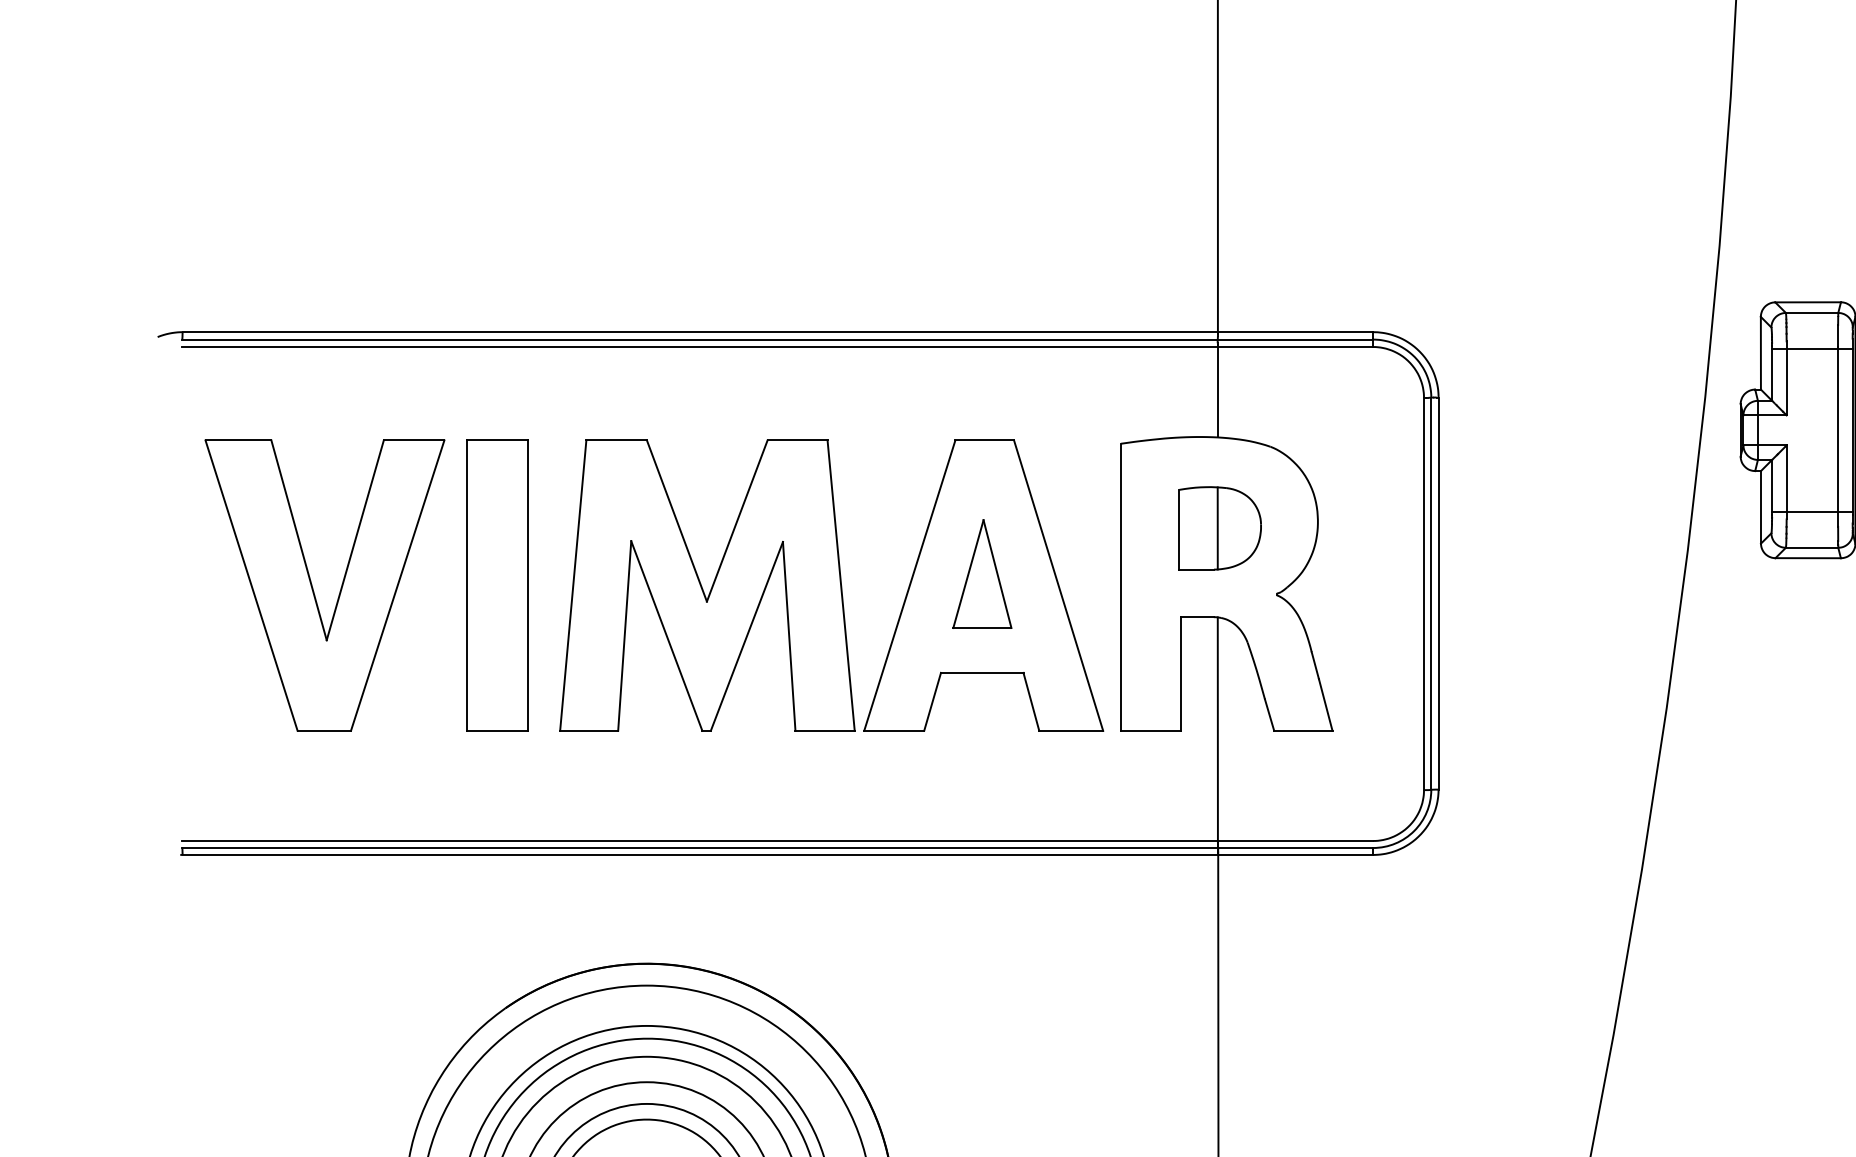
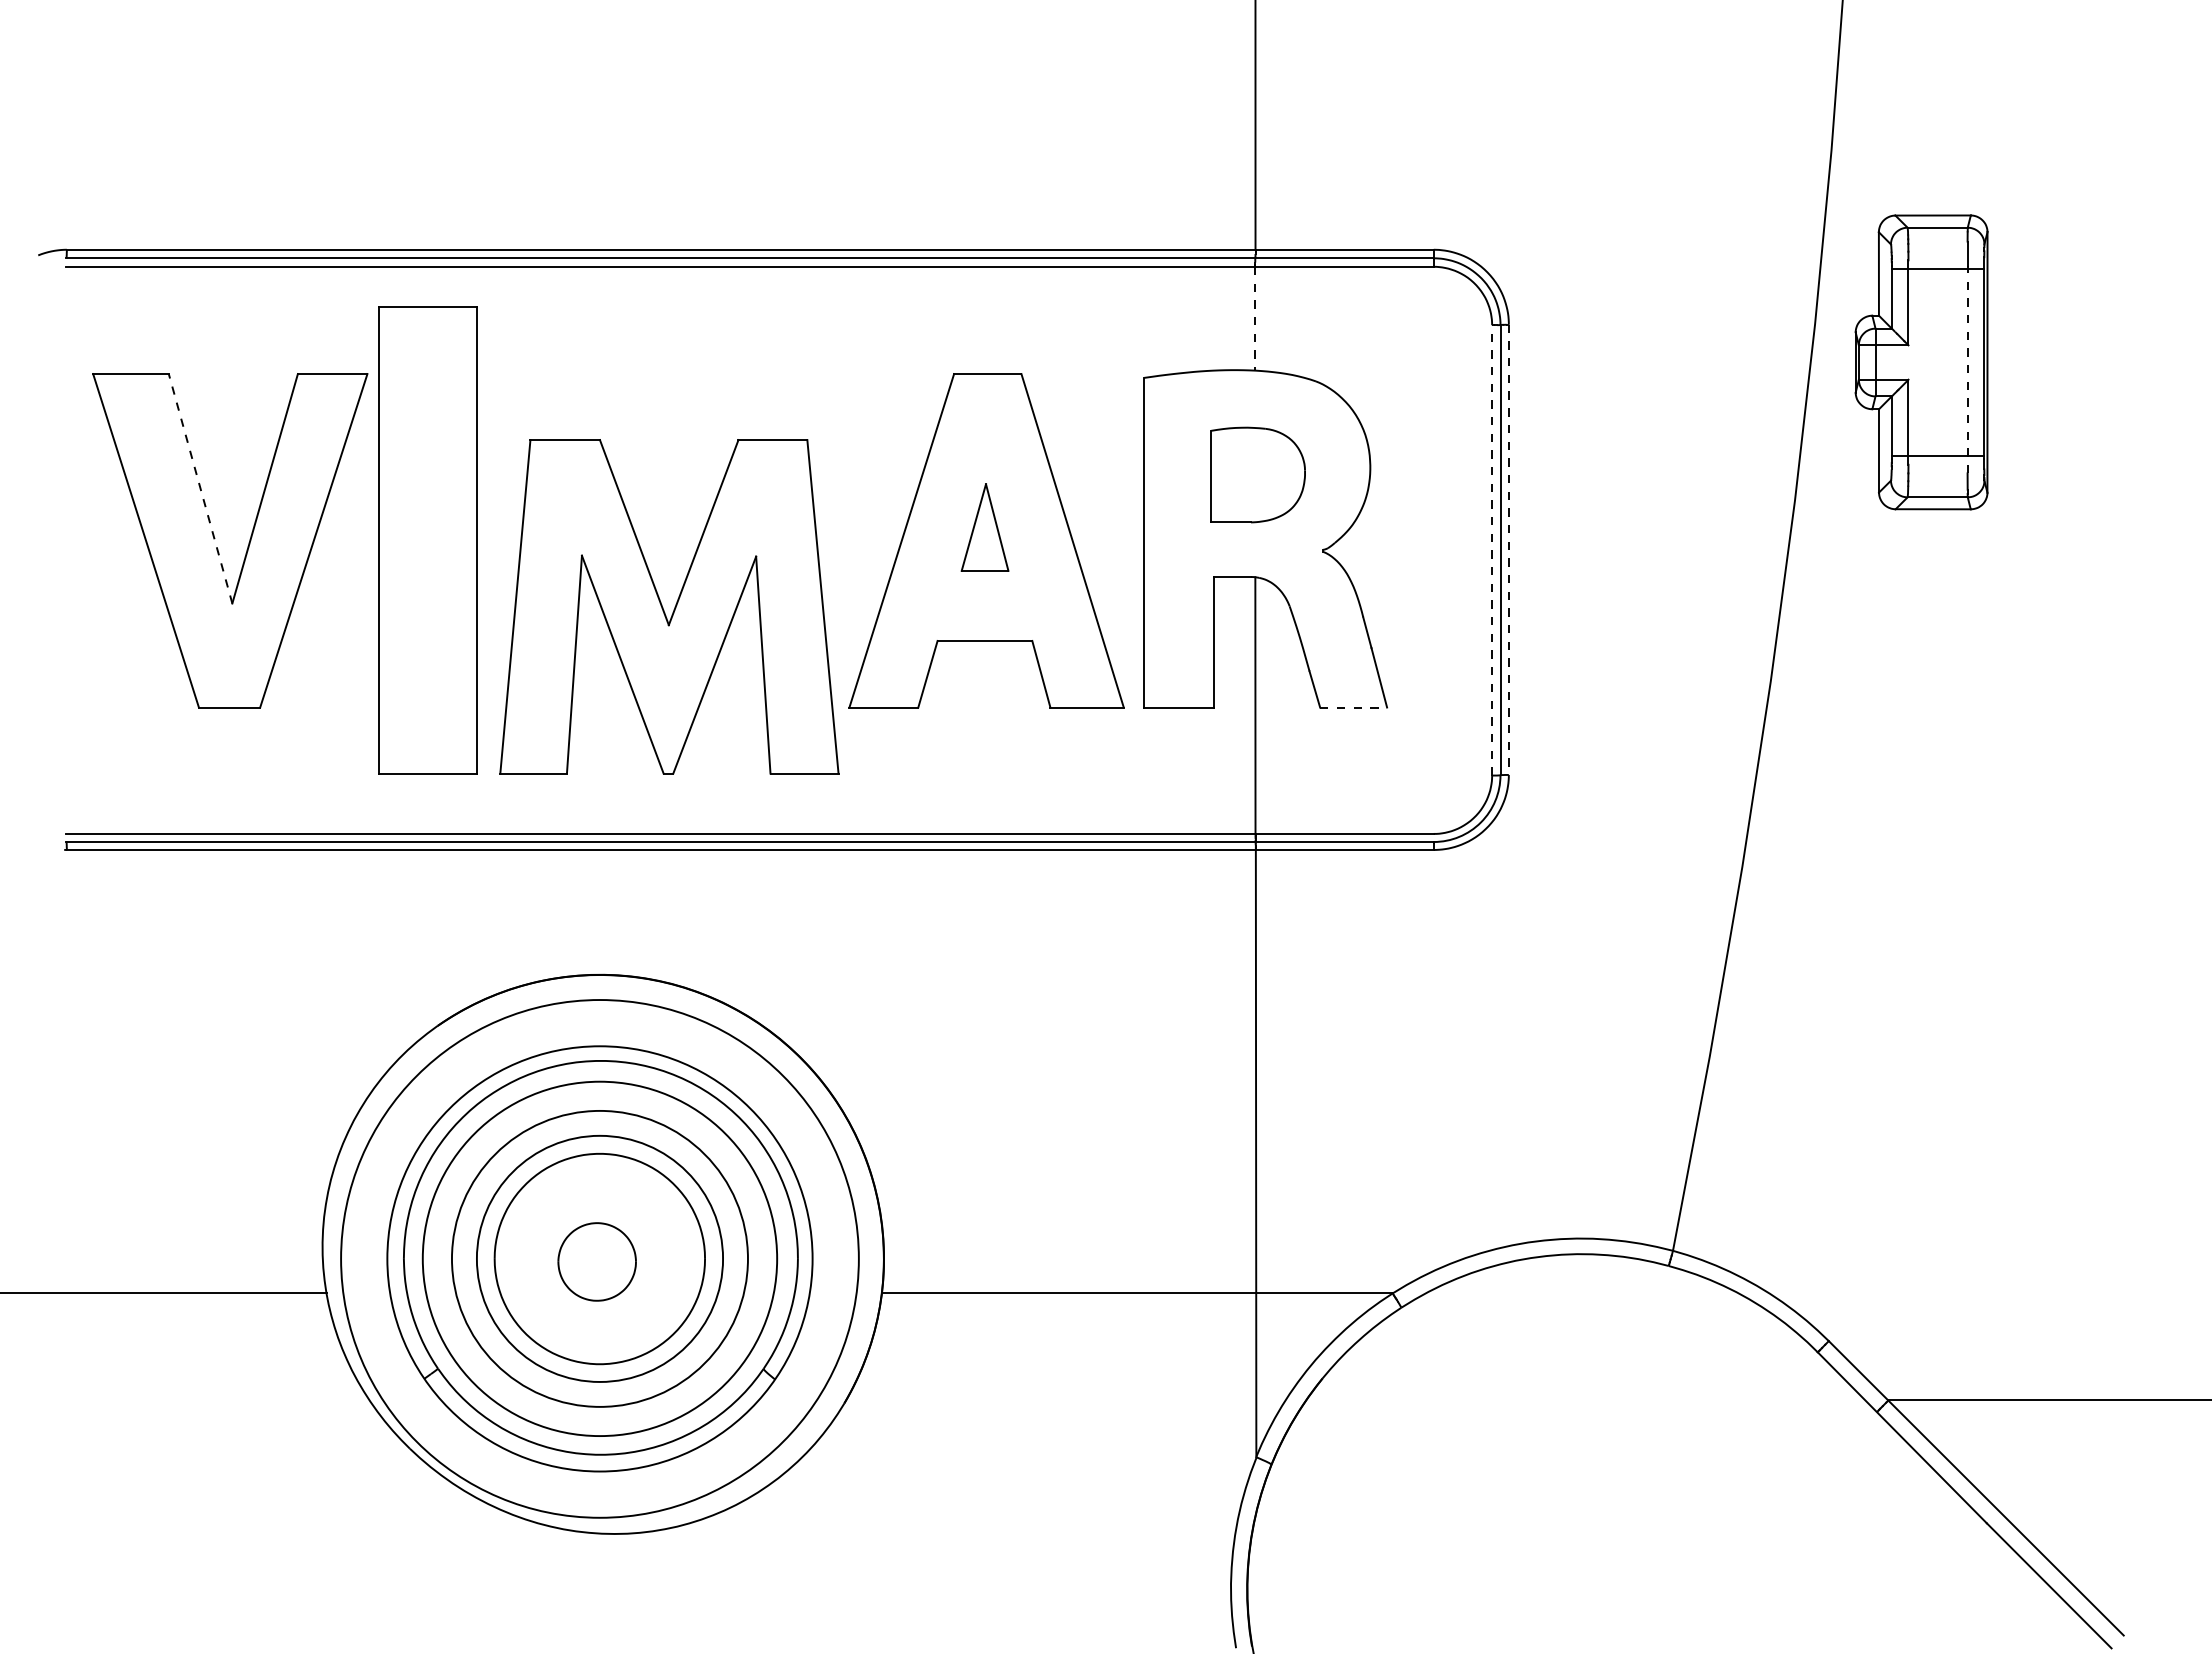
line: (1217, 392) -> (1255, 318), solid -> dashed
line: (1838, 436) -> (1967, 369), solid -> dashed
line: (1217, 528) -> (1255, 475), removed
line: (298, 540) -> (200, 488), solid -> dashed
part: (981, 574) -> (984, 527), size x0.7
part: (496, 585) -> (427, 540), size x1.4
part: (707, 585) -> (669, 606), moved
line: (1424, 593) -> (1492, 549), solid -> dashed
line: (1438, 594) -> (1508, 550), solid -> dashed
line: (1304, 730) -> (1354, 707), solid -> dashed

